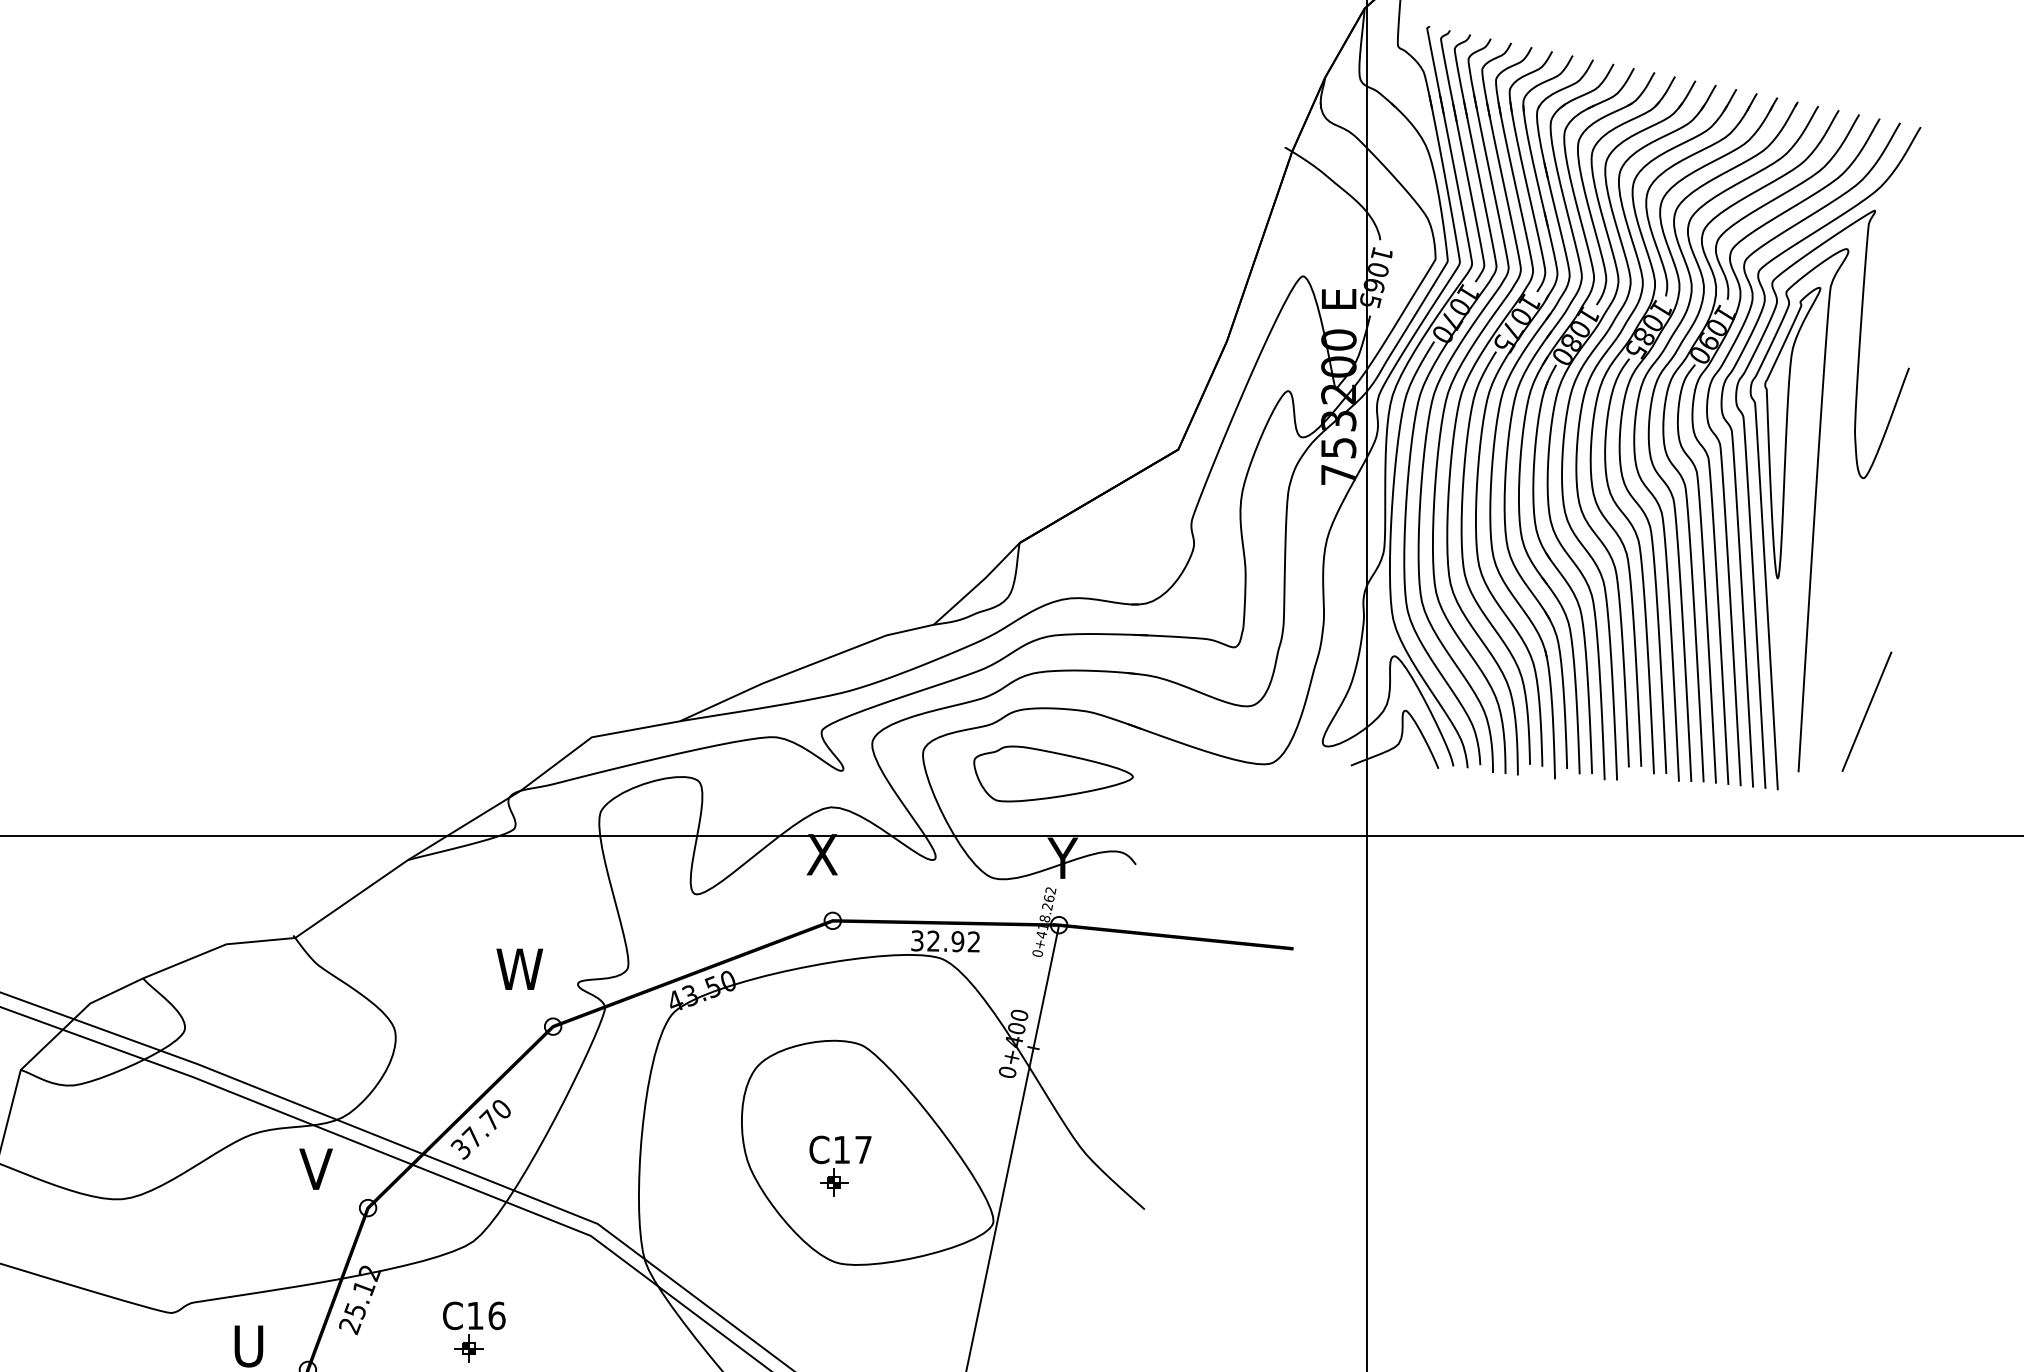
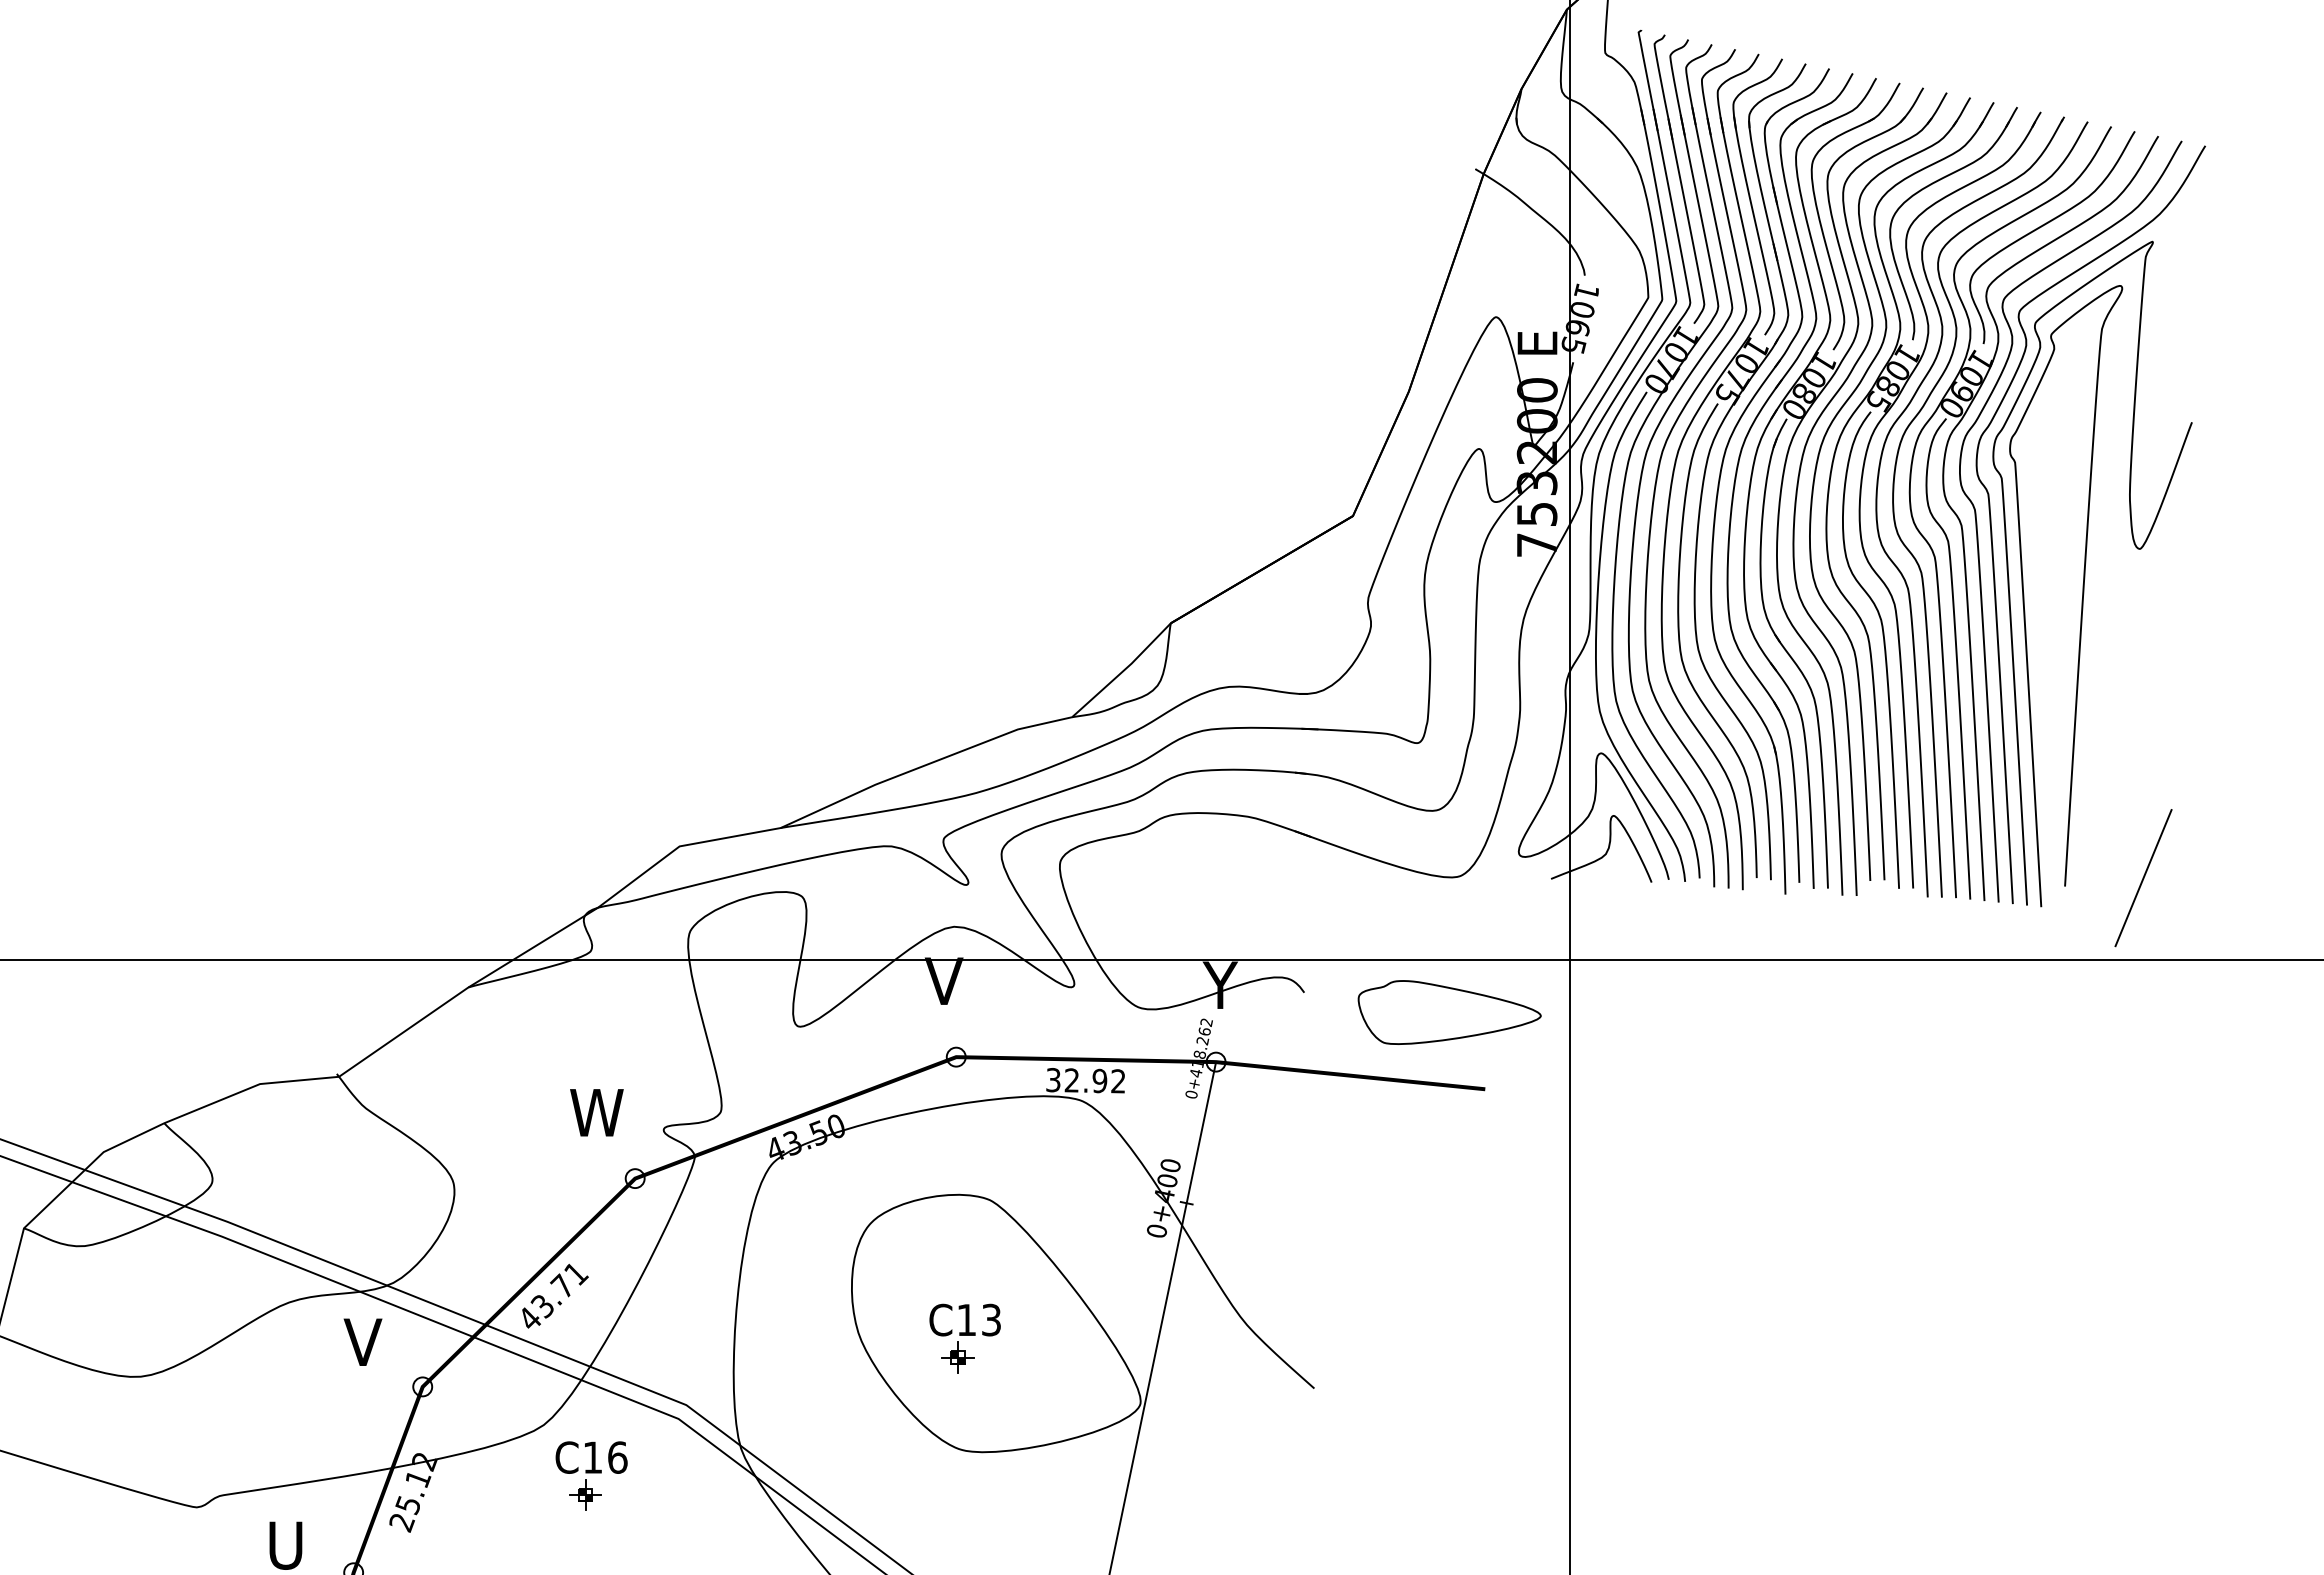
part: (1791, 432) -> (2057, 496), removed
line: (1866, 712) -> (2143, 878), moved
part: (1053, 773) -> (1449, 1012), moved
text: (821, 854) -> (943, 980), X -> V
text: (481, 1129) -> (552, 1296), 37.70 -> 43.71
text: (863, 1149) -> (991, 1319), C17 -> C13
part: (474, 1331) -> (591, 1475), moved

